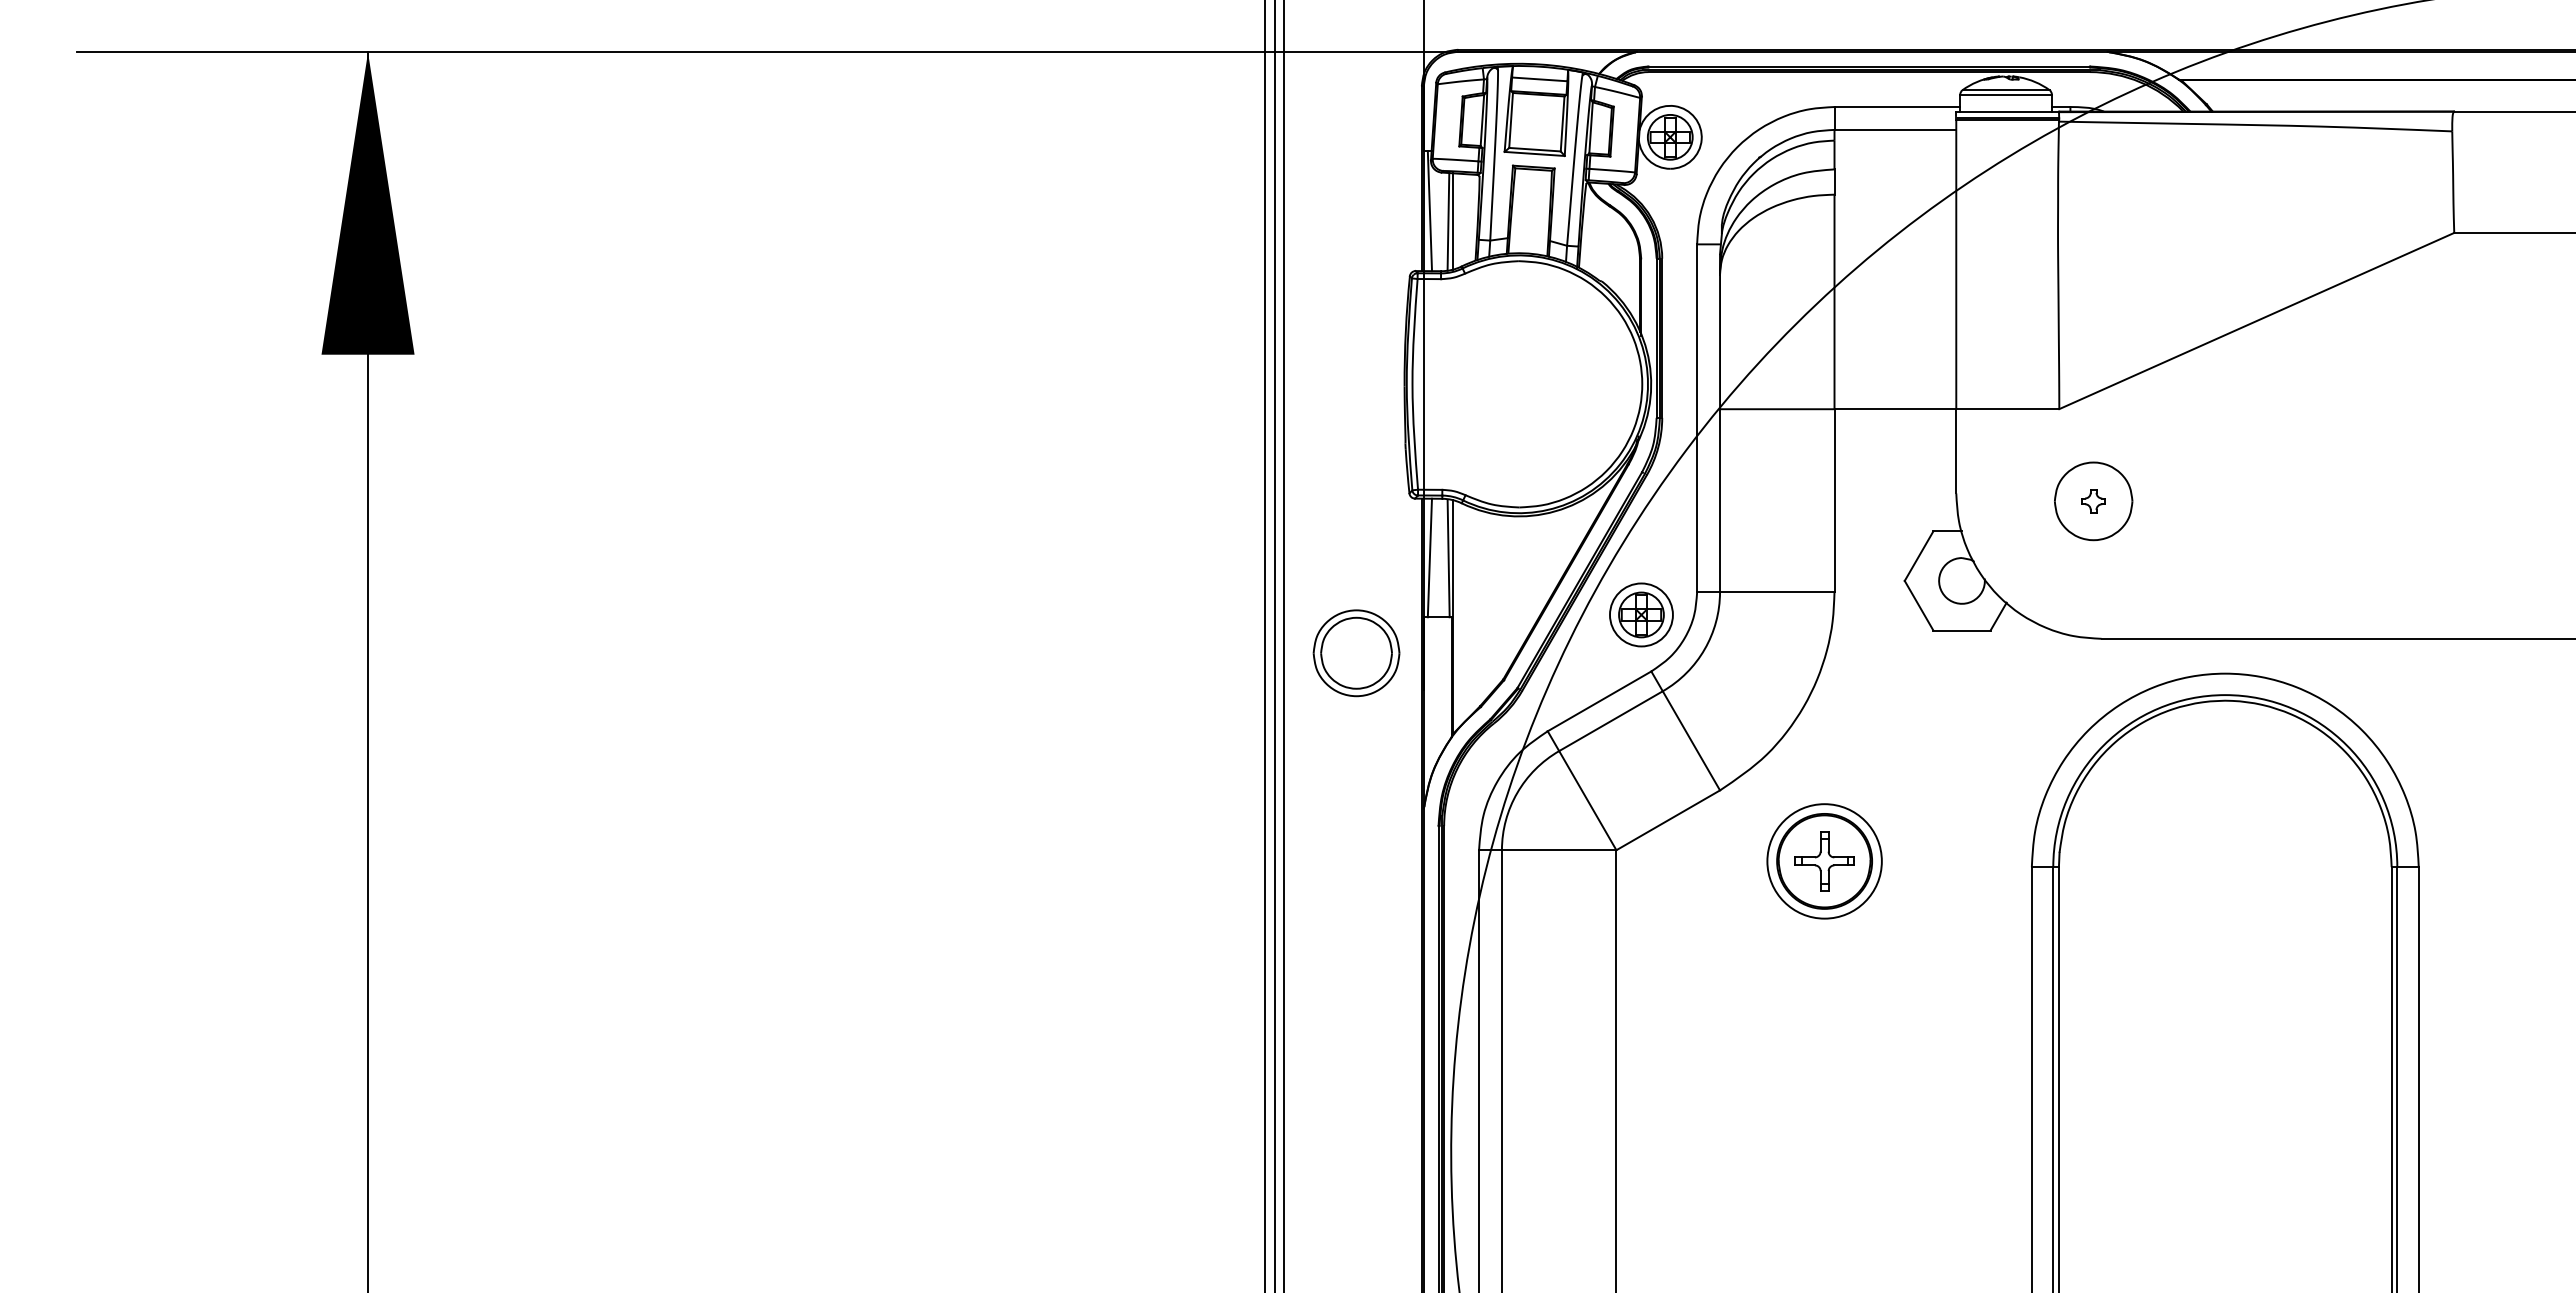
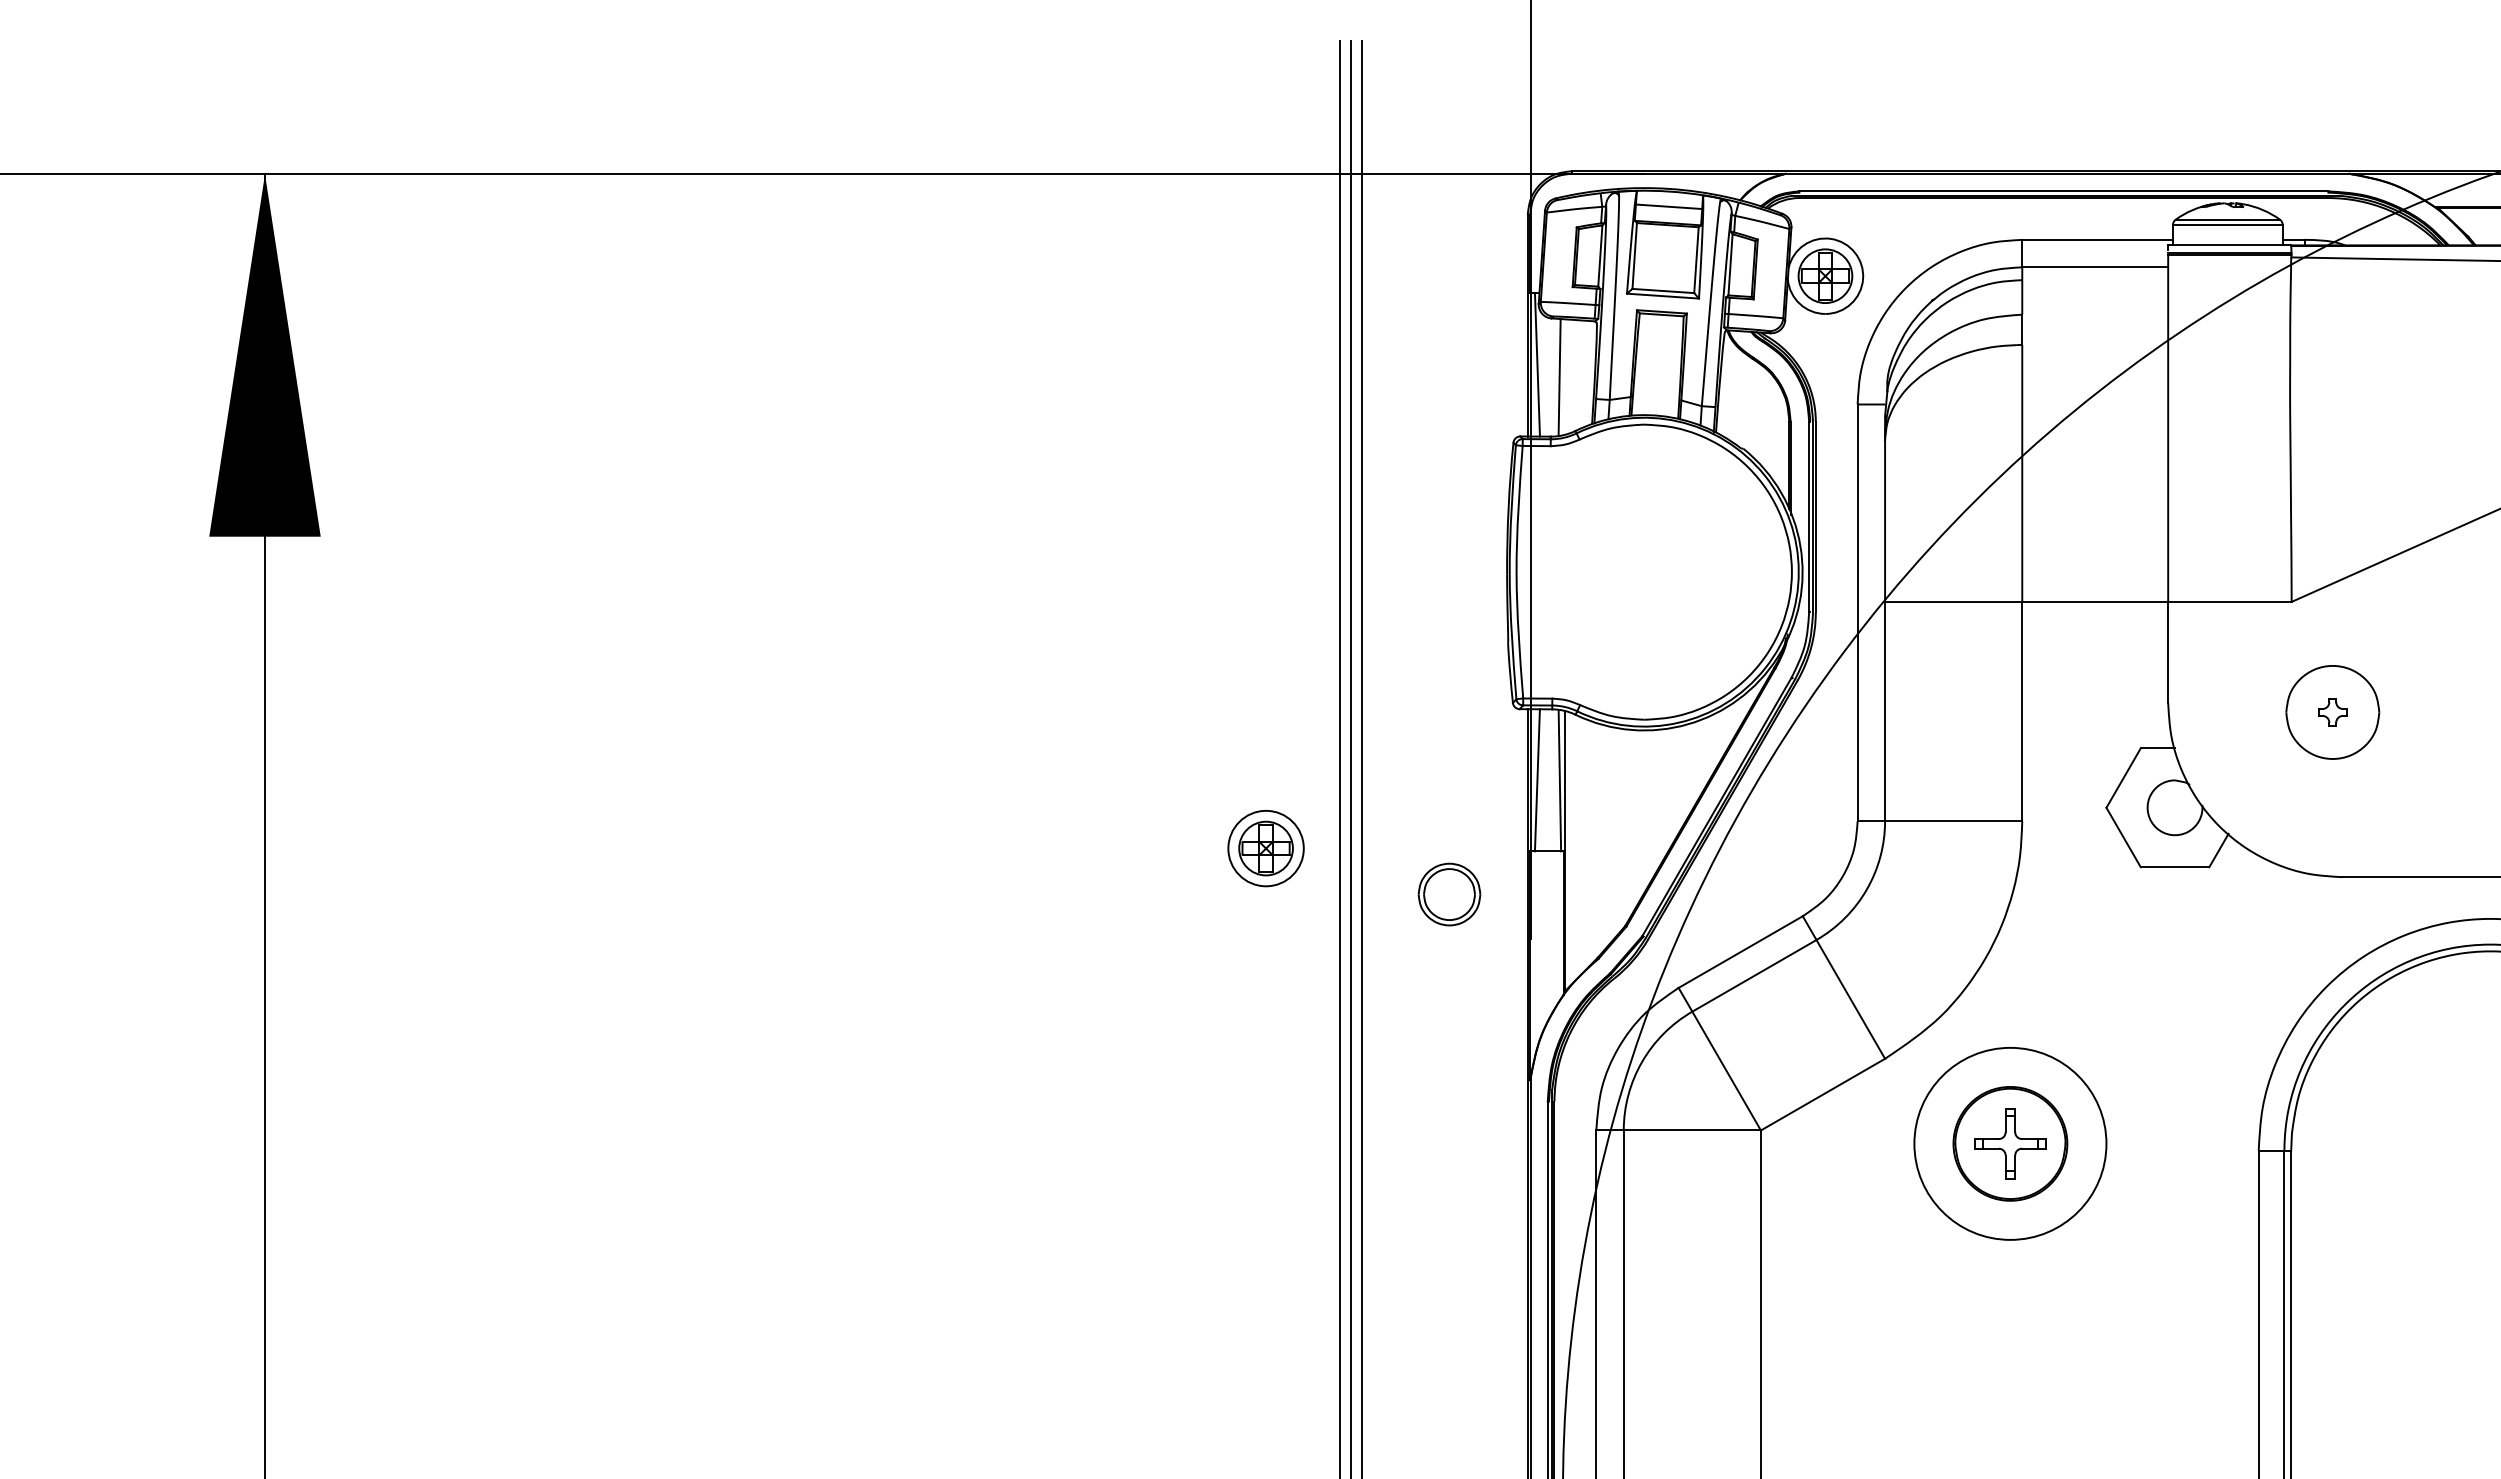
line: (1452, 221) -> (1564, 377), removed
part: (1641, 614) -> (1266, 848), moved
part: (1356, 653) -> (1449, 894), size x0.6
circle: (1824, 861) -> (2010, 1143), size x1.4

